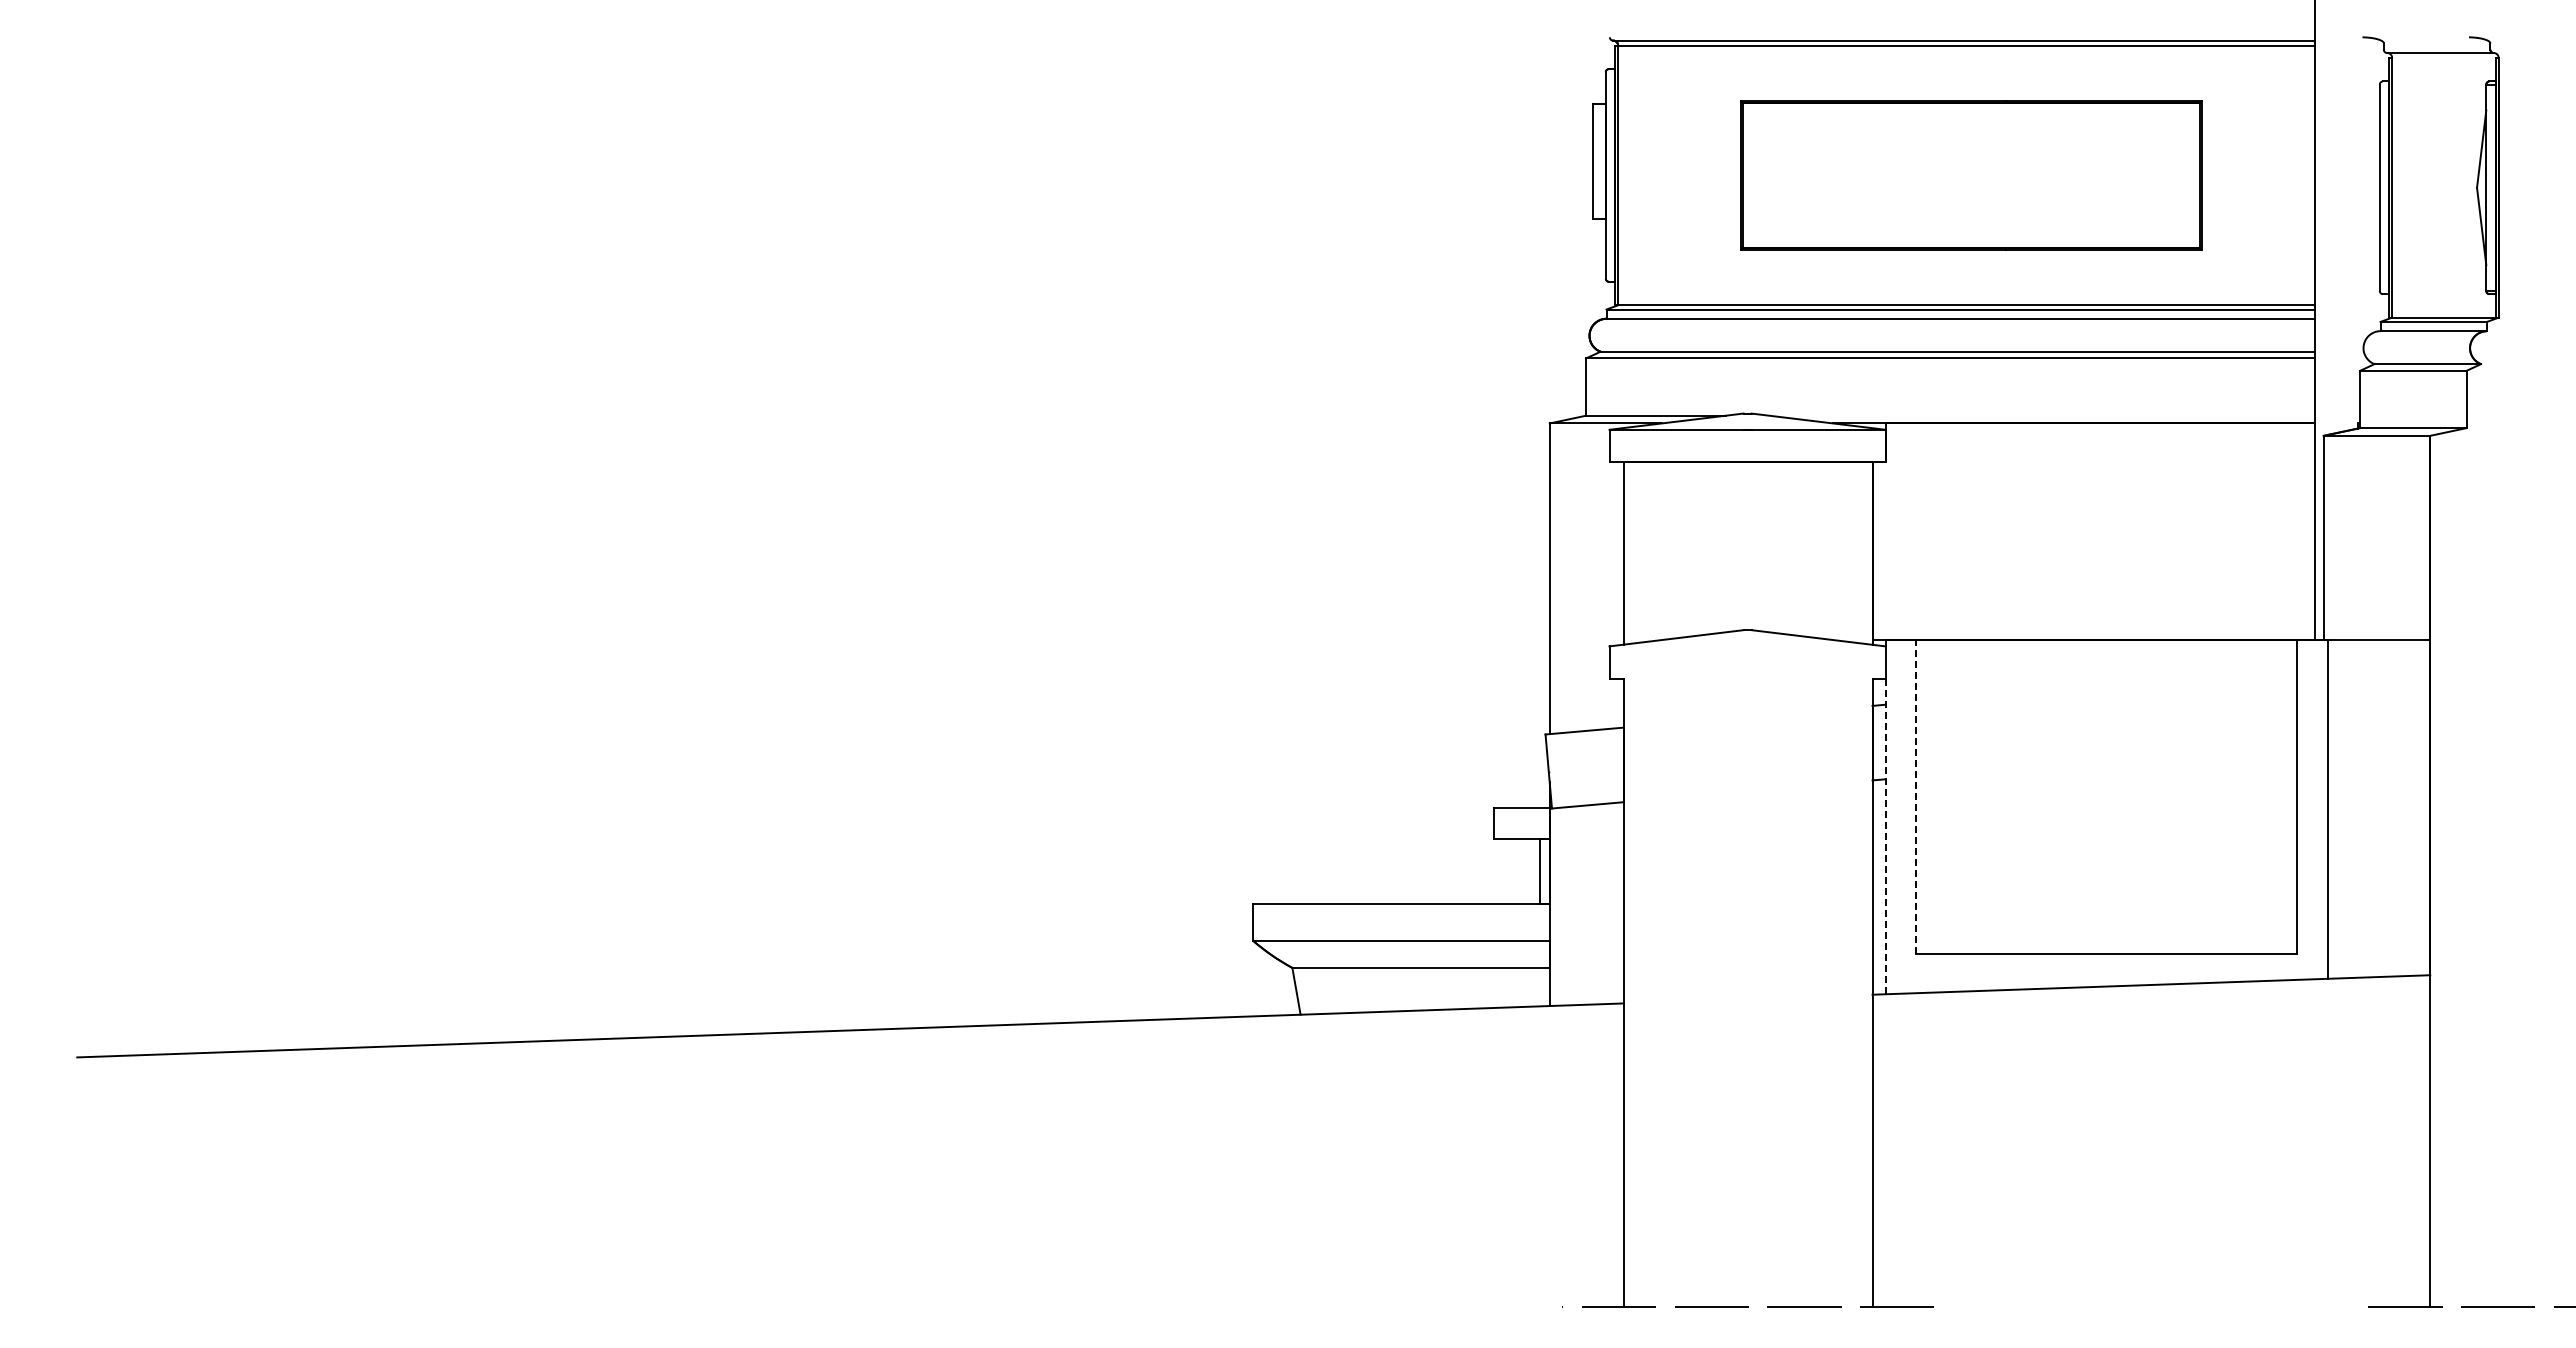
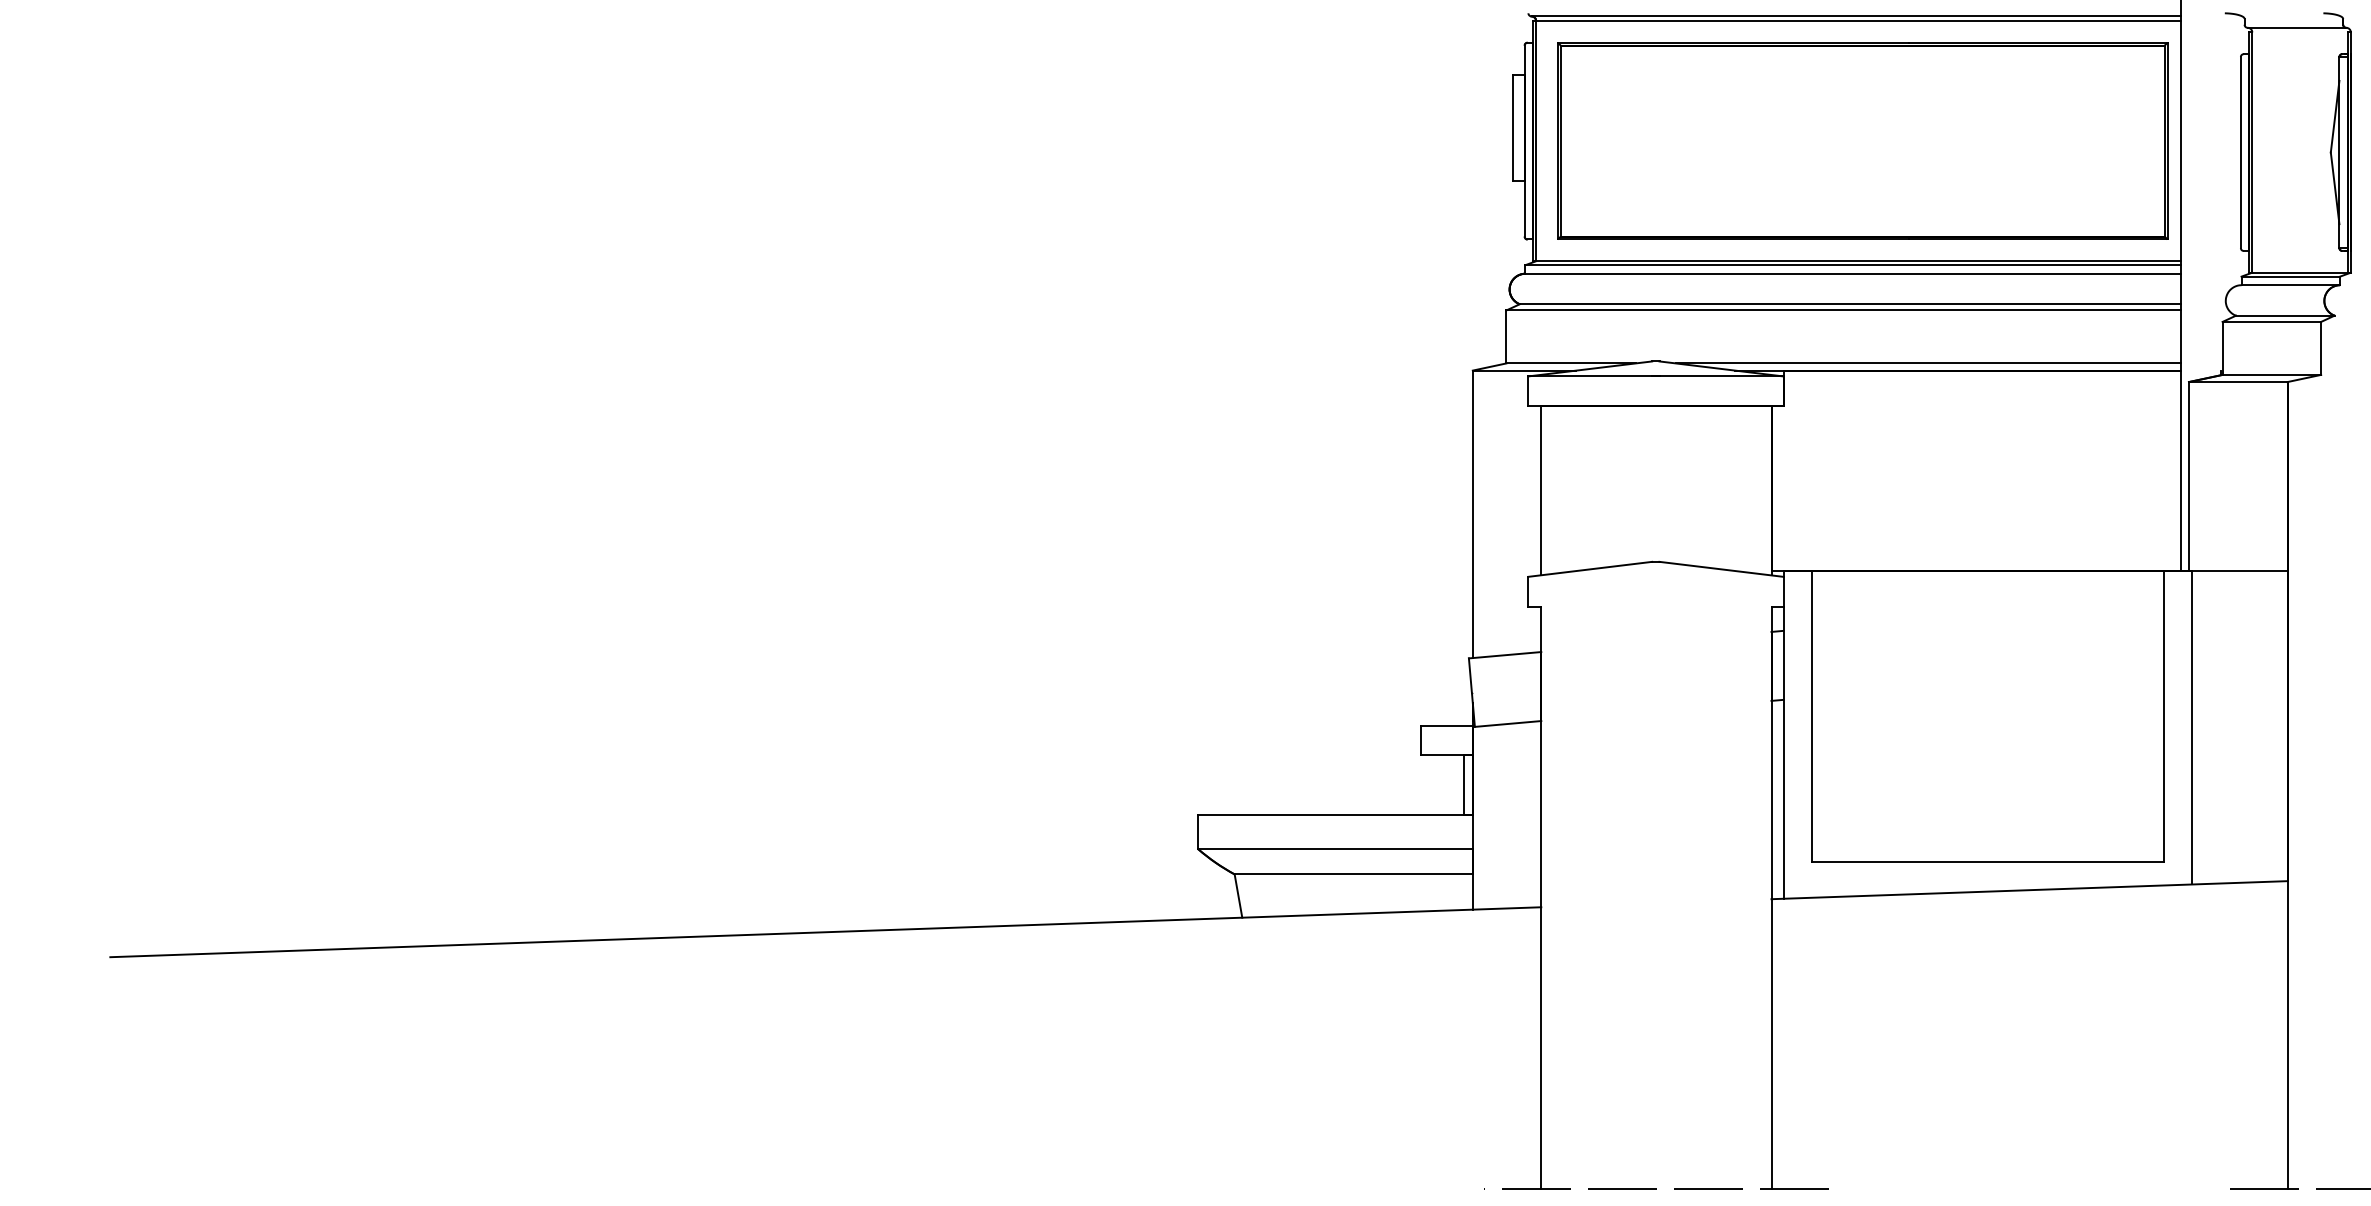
part: (1971, 175) -> (1863, 141), size x1.43
line: (2041, 415) -> (1927, 363), added
line: (1916, 797) -> (1812, 716), dashed -> solid
line: (1885, 836) -> (1783, 752), dashed -> solid

